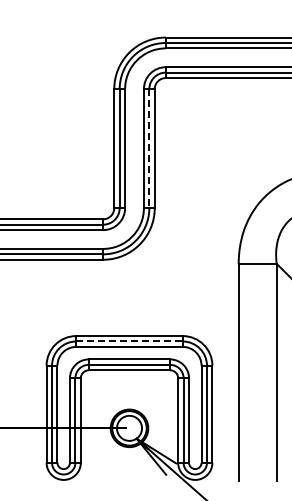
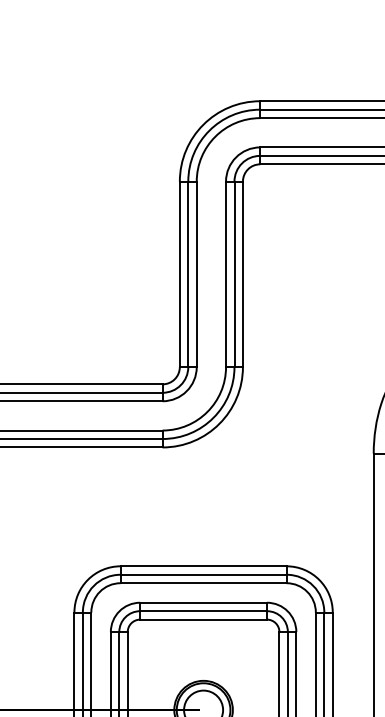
line: (149, 148) -> (234, 274), dashed -> solid
line: (130, 341) -> (205, 574), dashed -> solid

